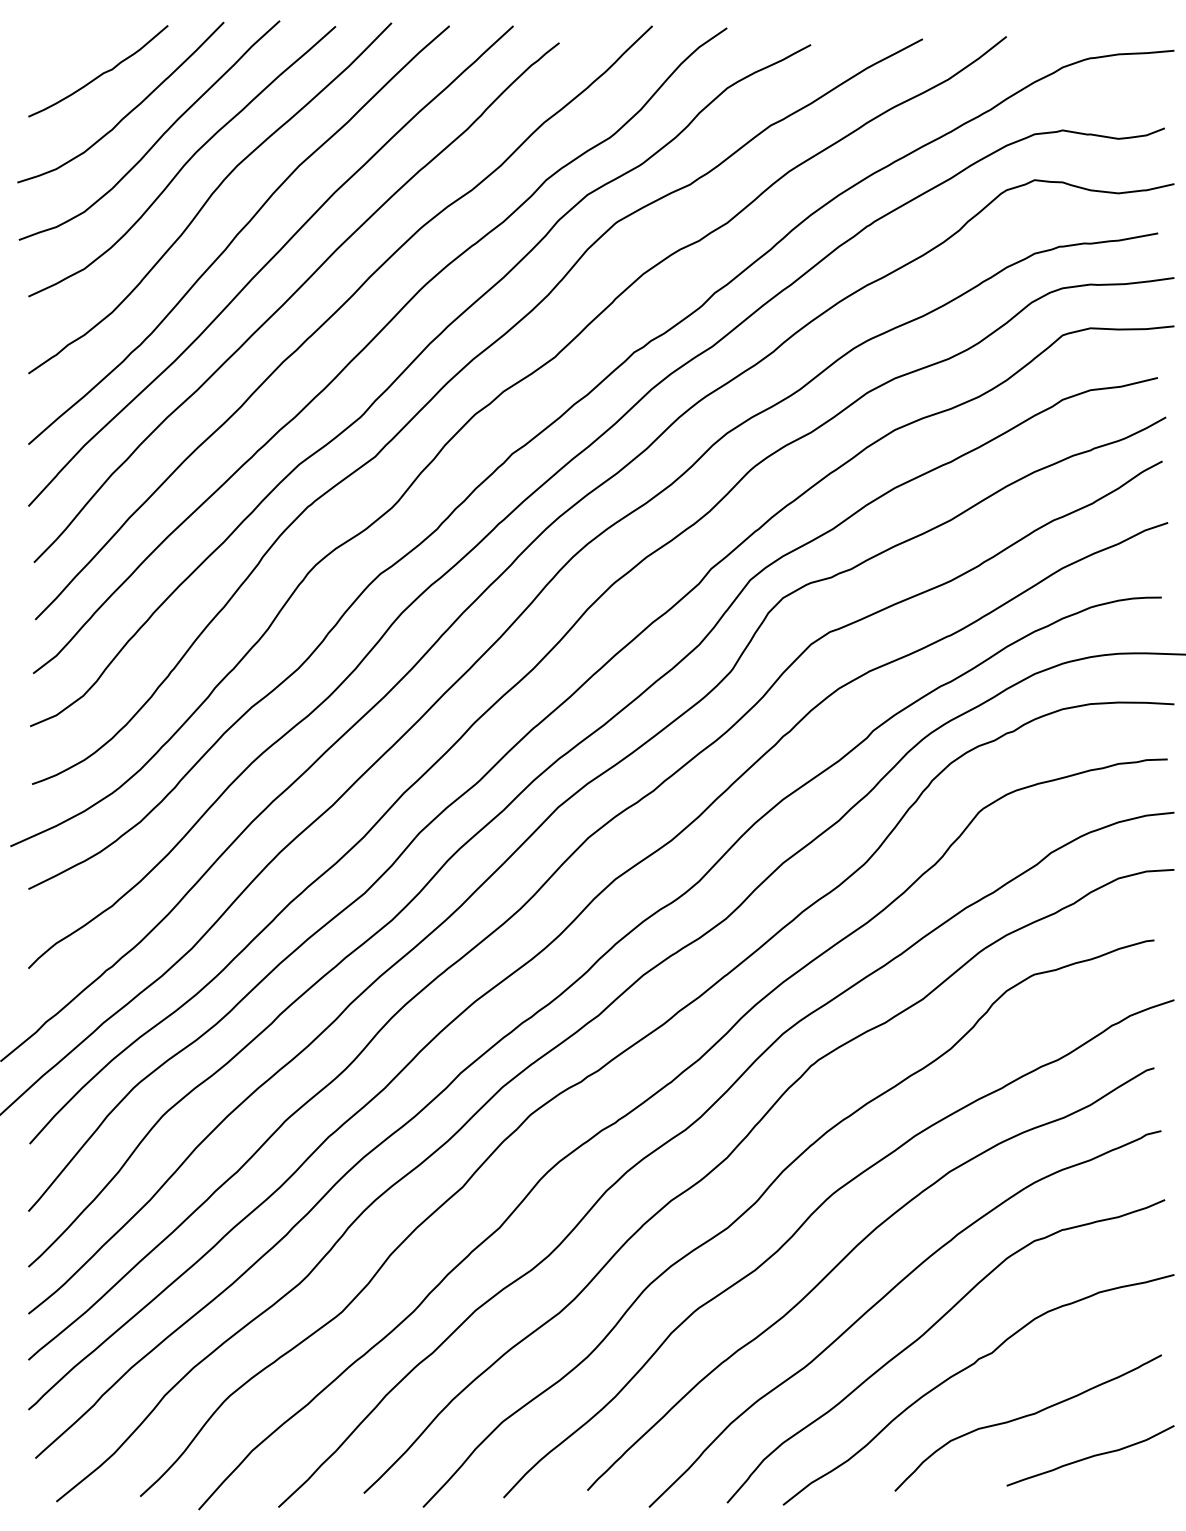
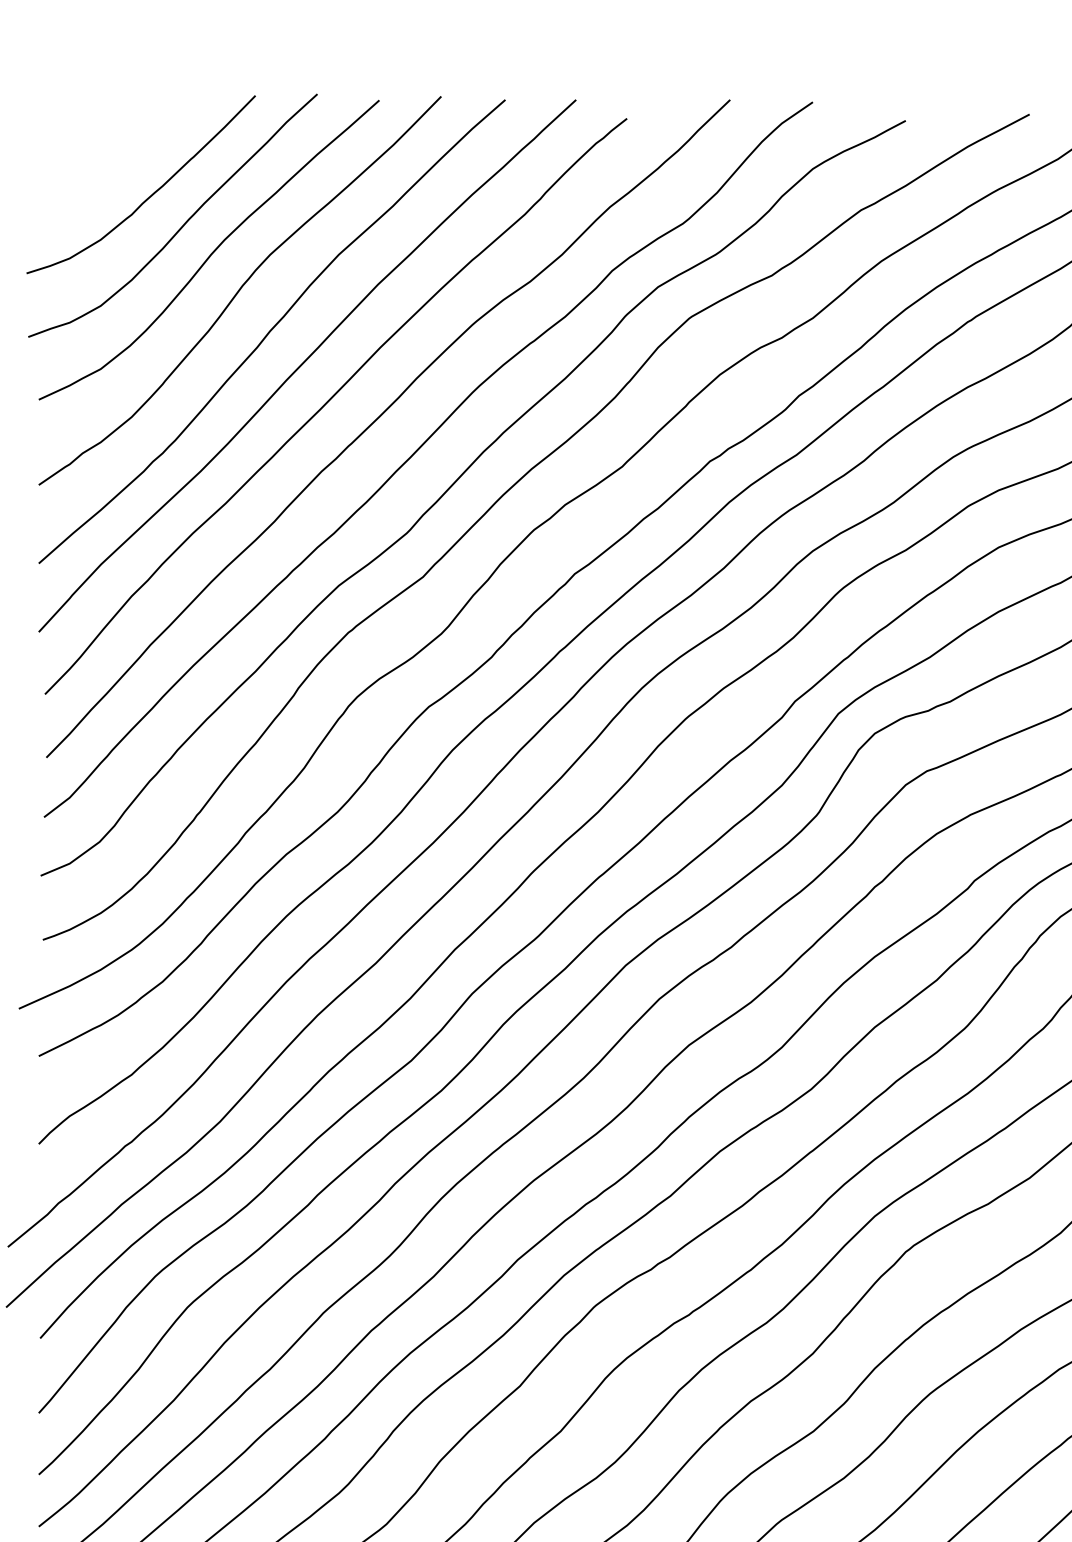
curve: (99, 74) -> (117, 153), removed

